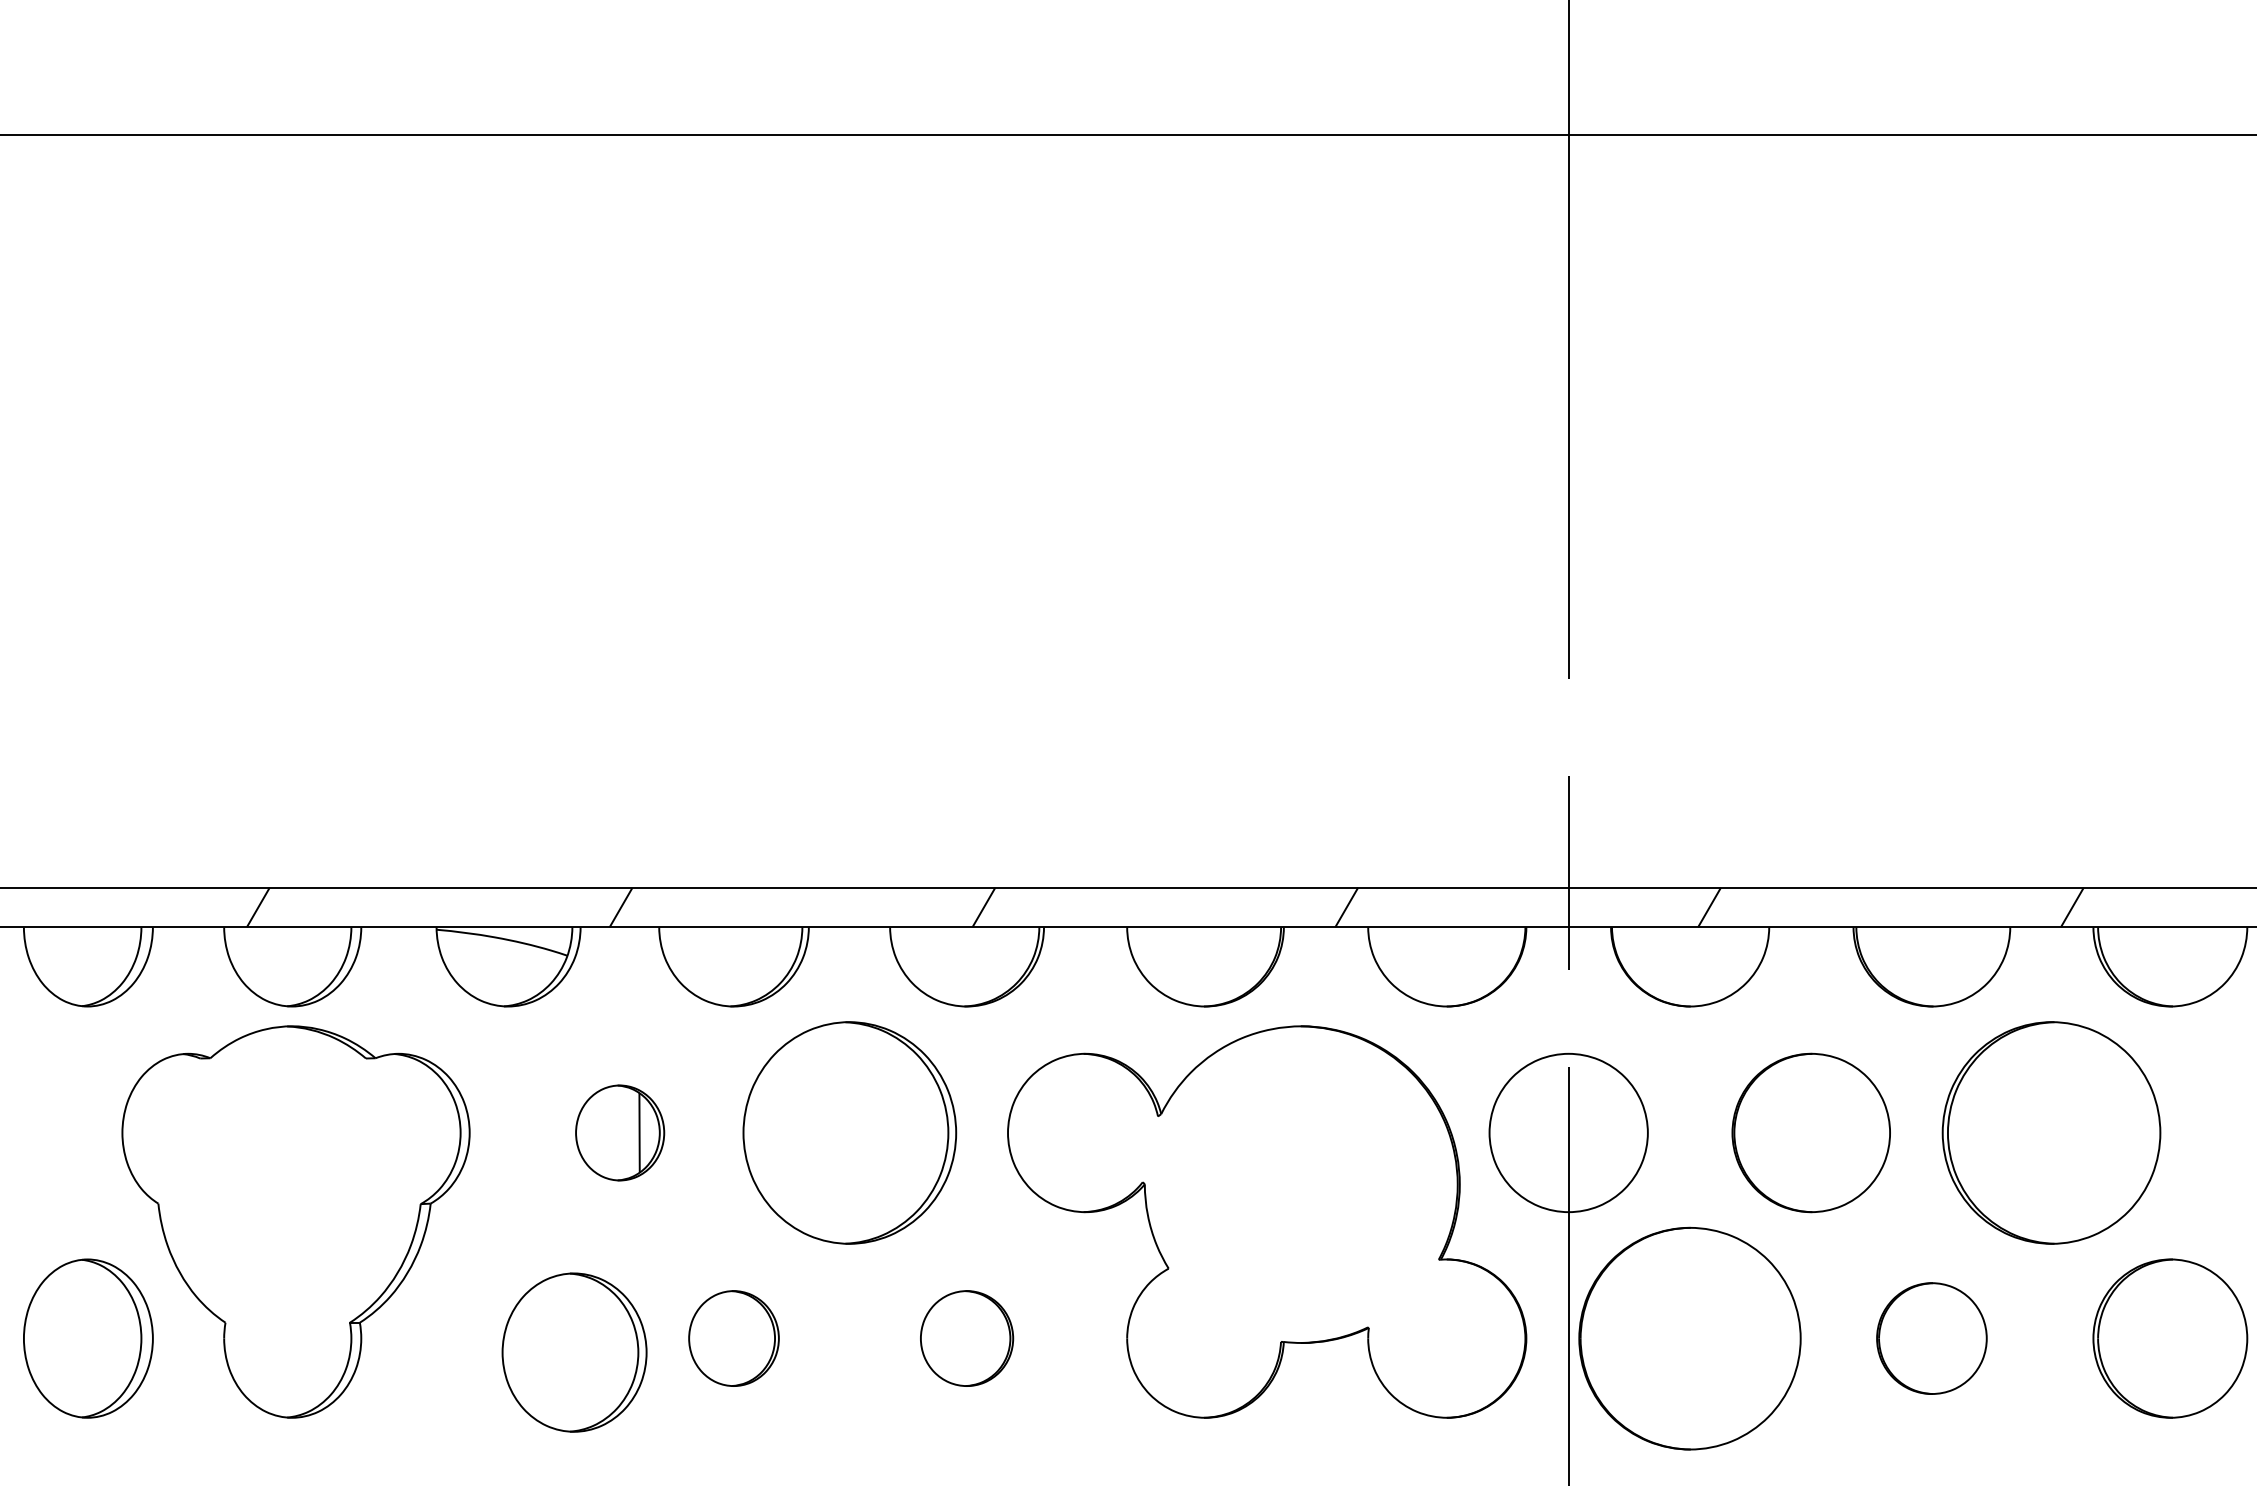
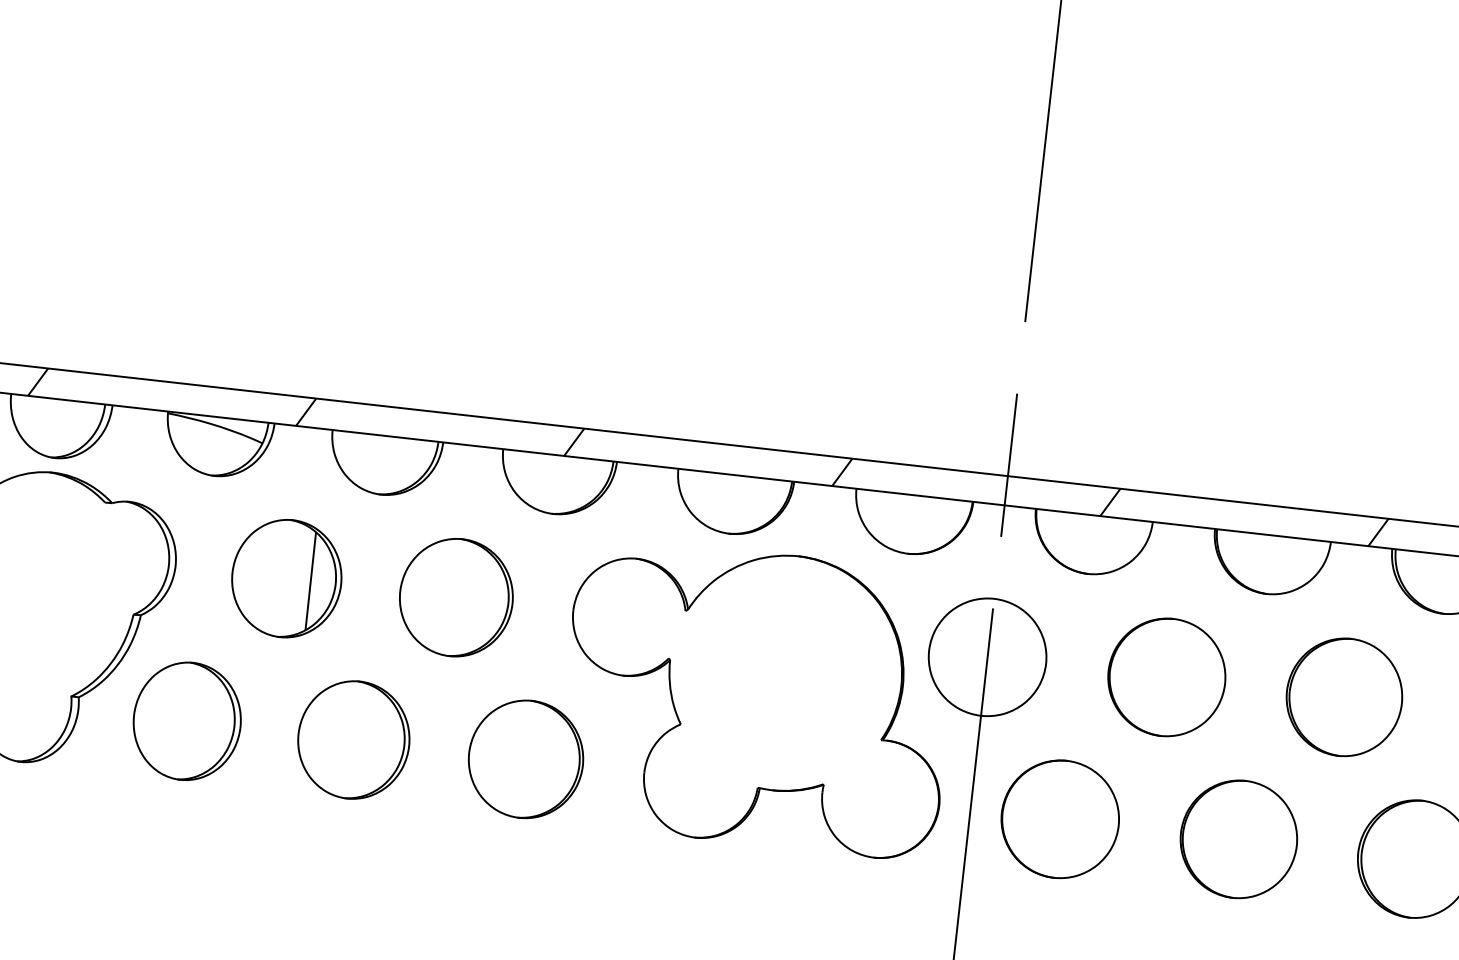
part: (619, 1132) -> (286, 578), size x1.67
part: (849, 1132) -> (456, 597), size x0.71
part: (2051, 1132) -> (1344, 696), size x0.71
part: (733, 1338) -> (353, 739), size x1.67
part: (966, 1338) -> (525, 759), size x1.67
part: (1690, 1338) -> (1060, 819), size x0.71
part: (1931, 1338) -> (1238, 839), size x1.43
part: (574, 1352) -> (187, 721), moved

